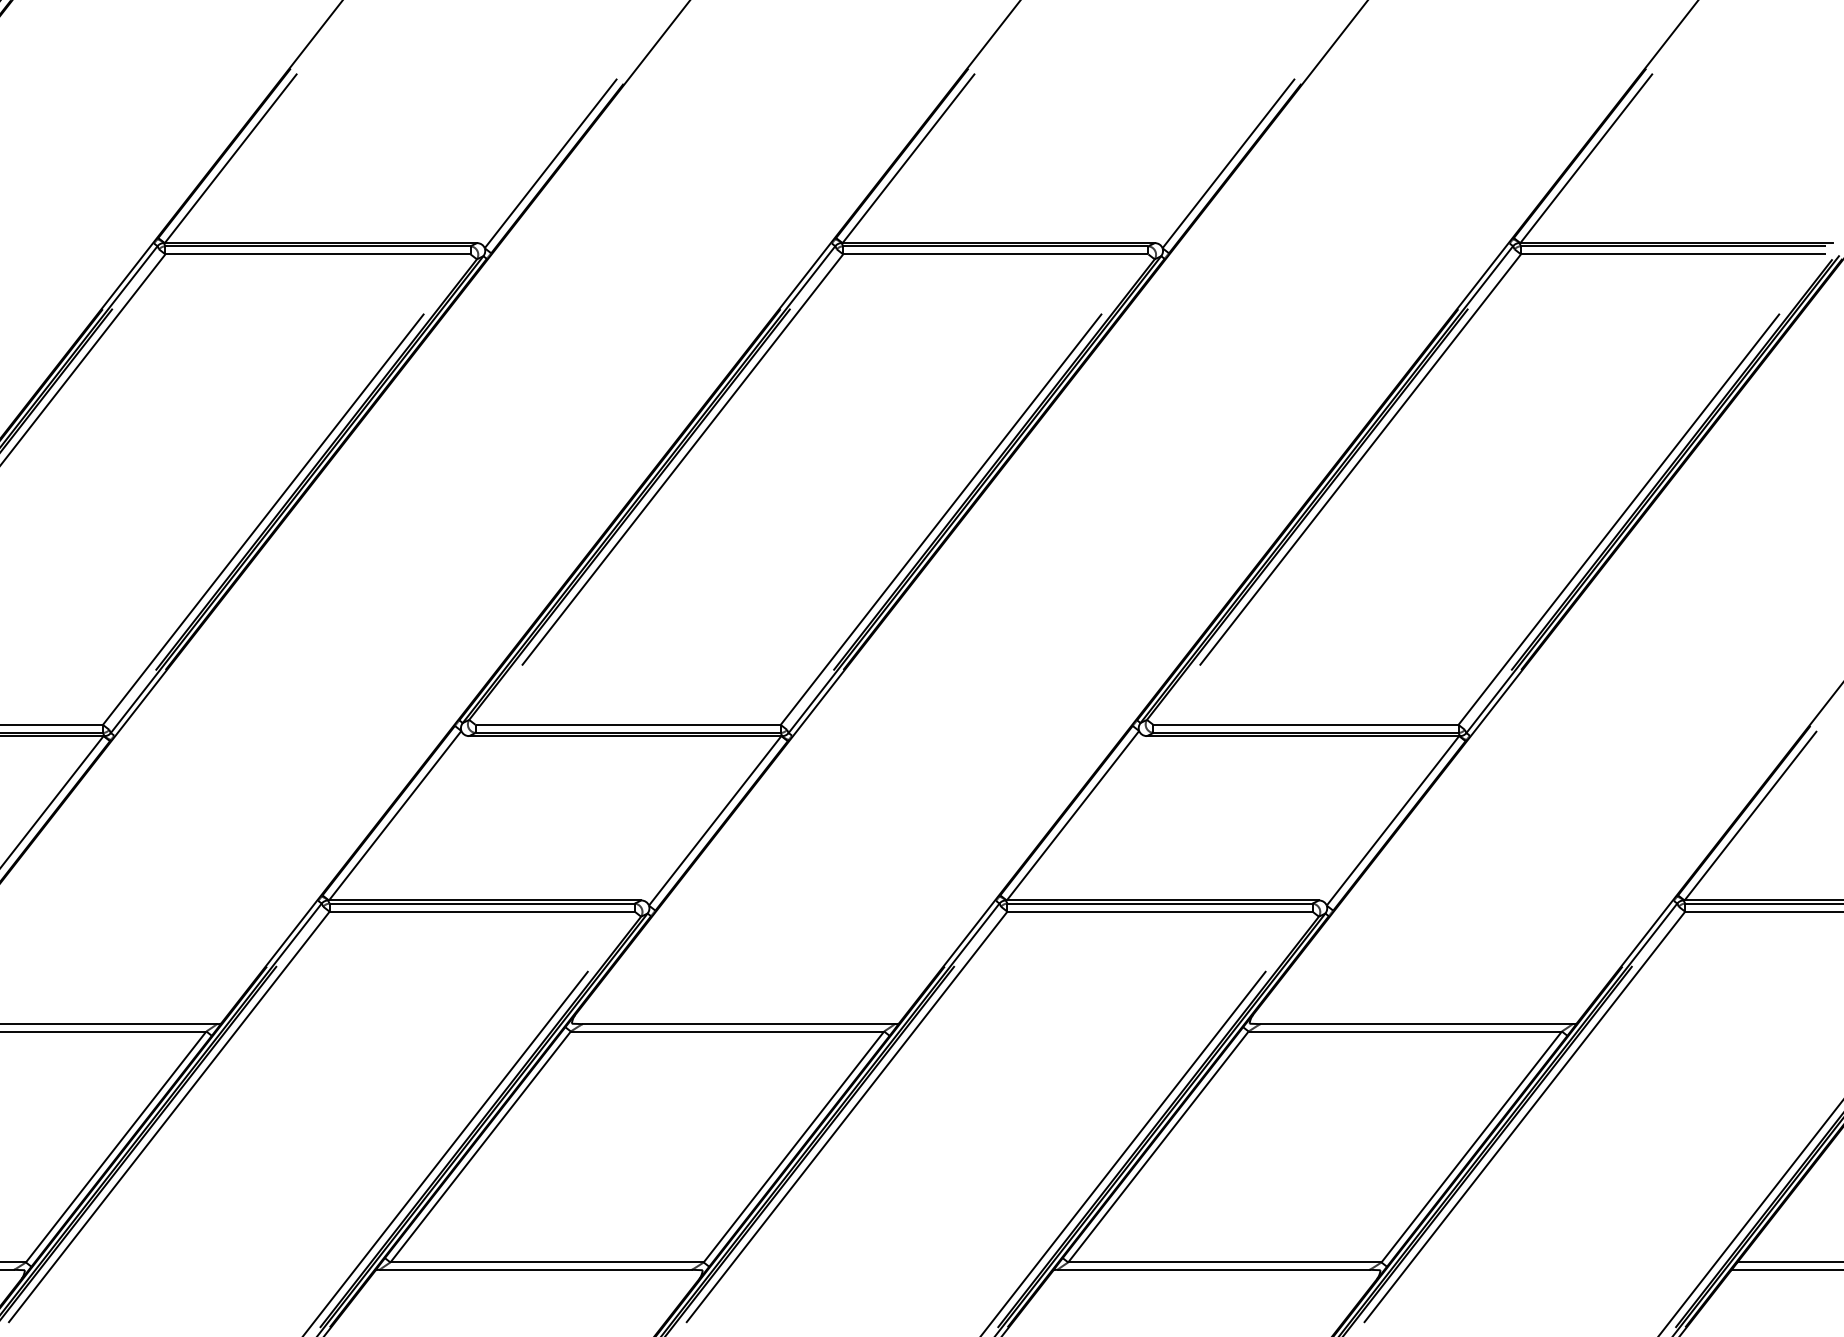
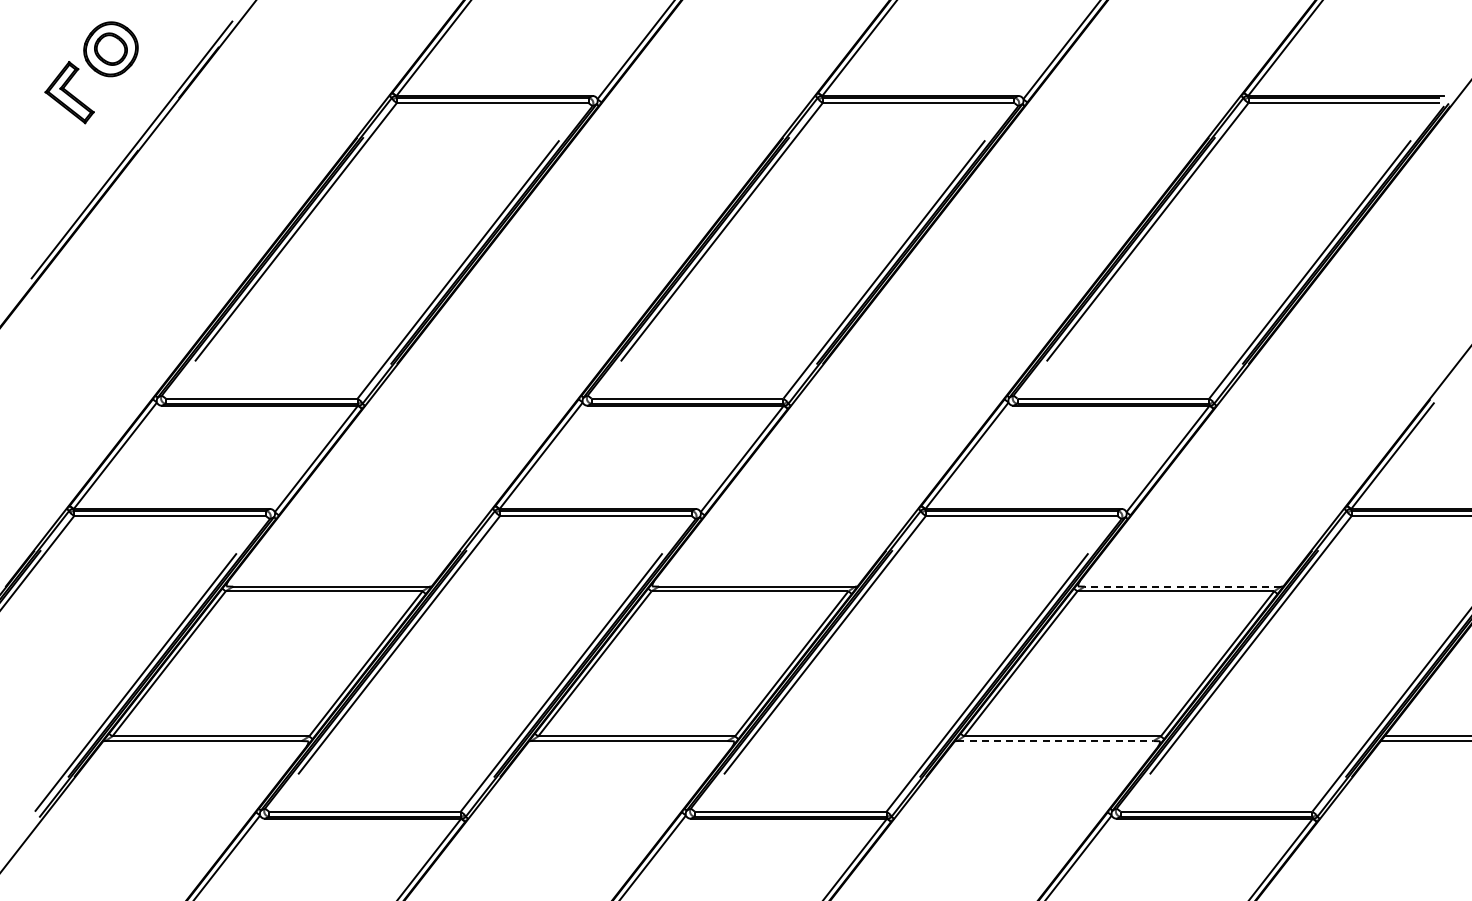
line: (1415, 1023) -> (1182, 586), solid -> dashed
line: (1213, 1270) -> (1055, 741), solid -> dashed

